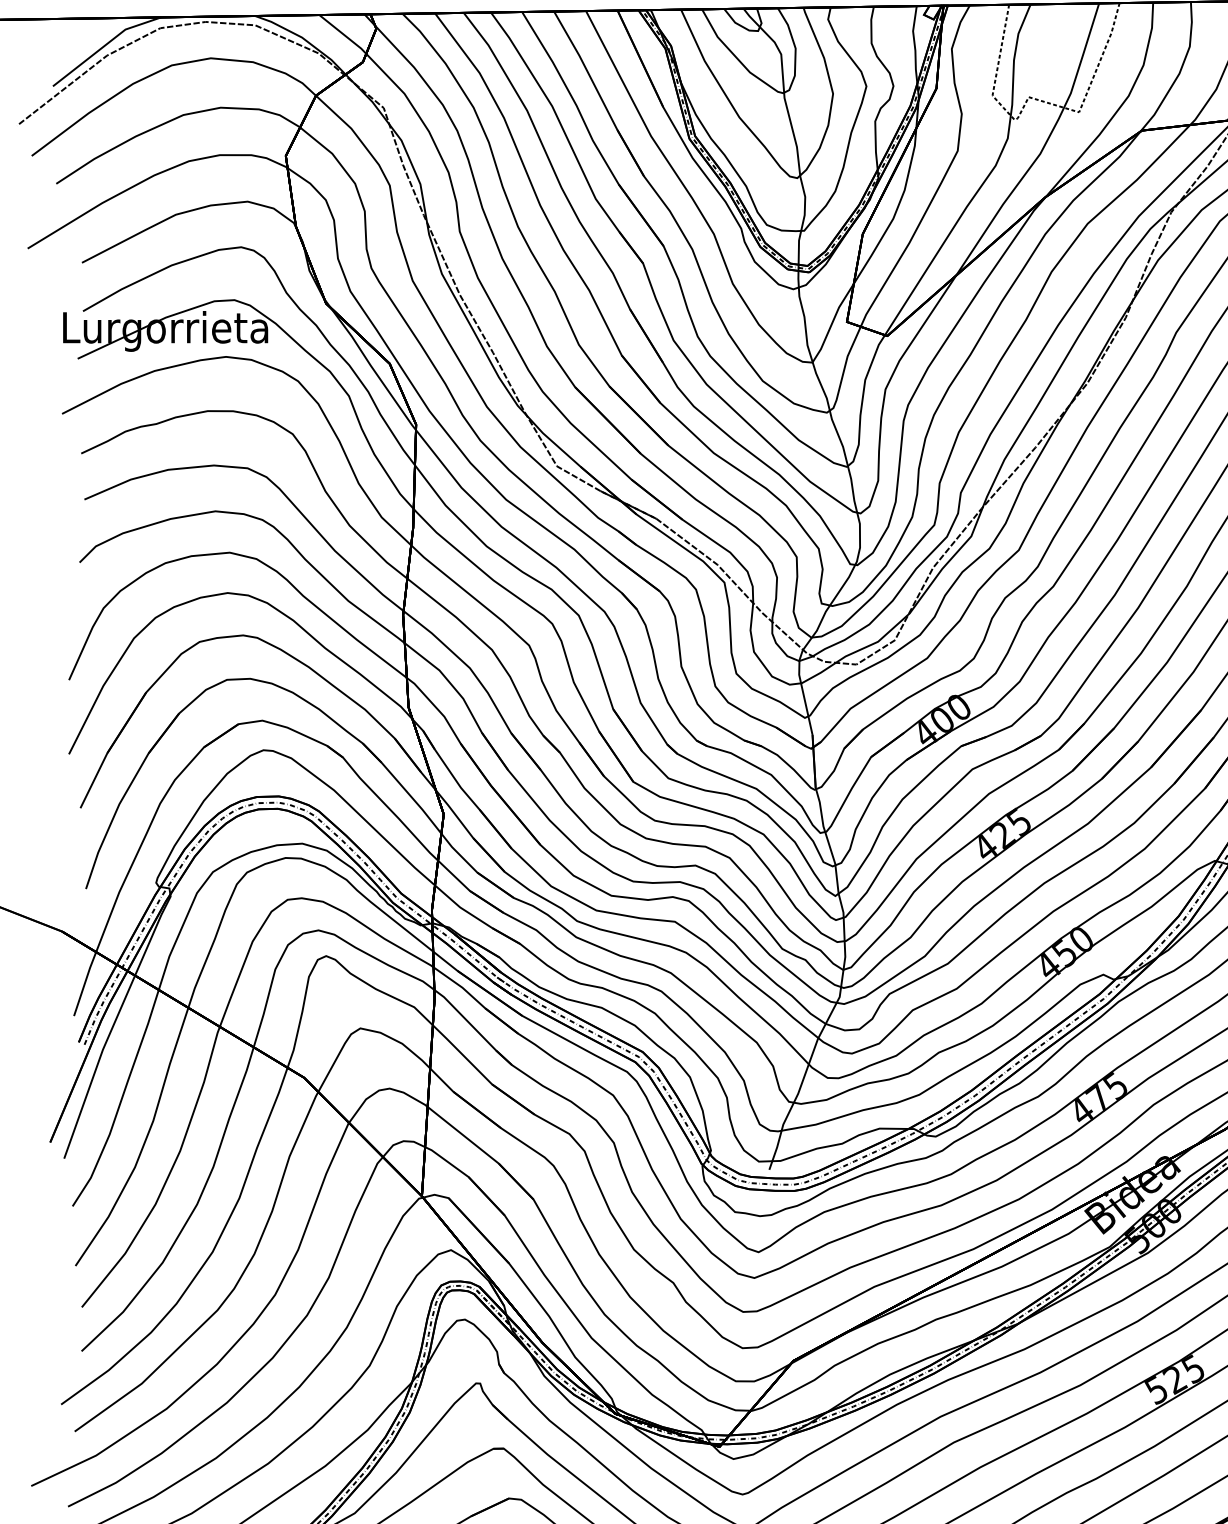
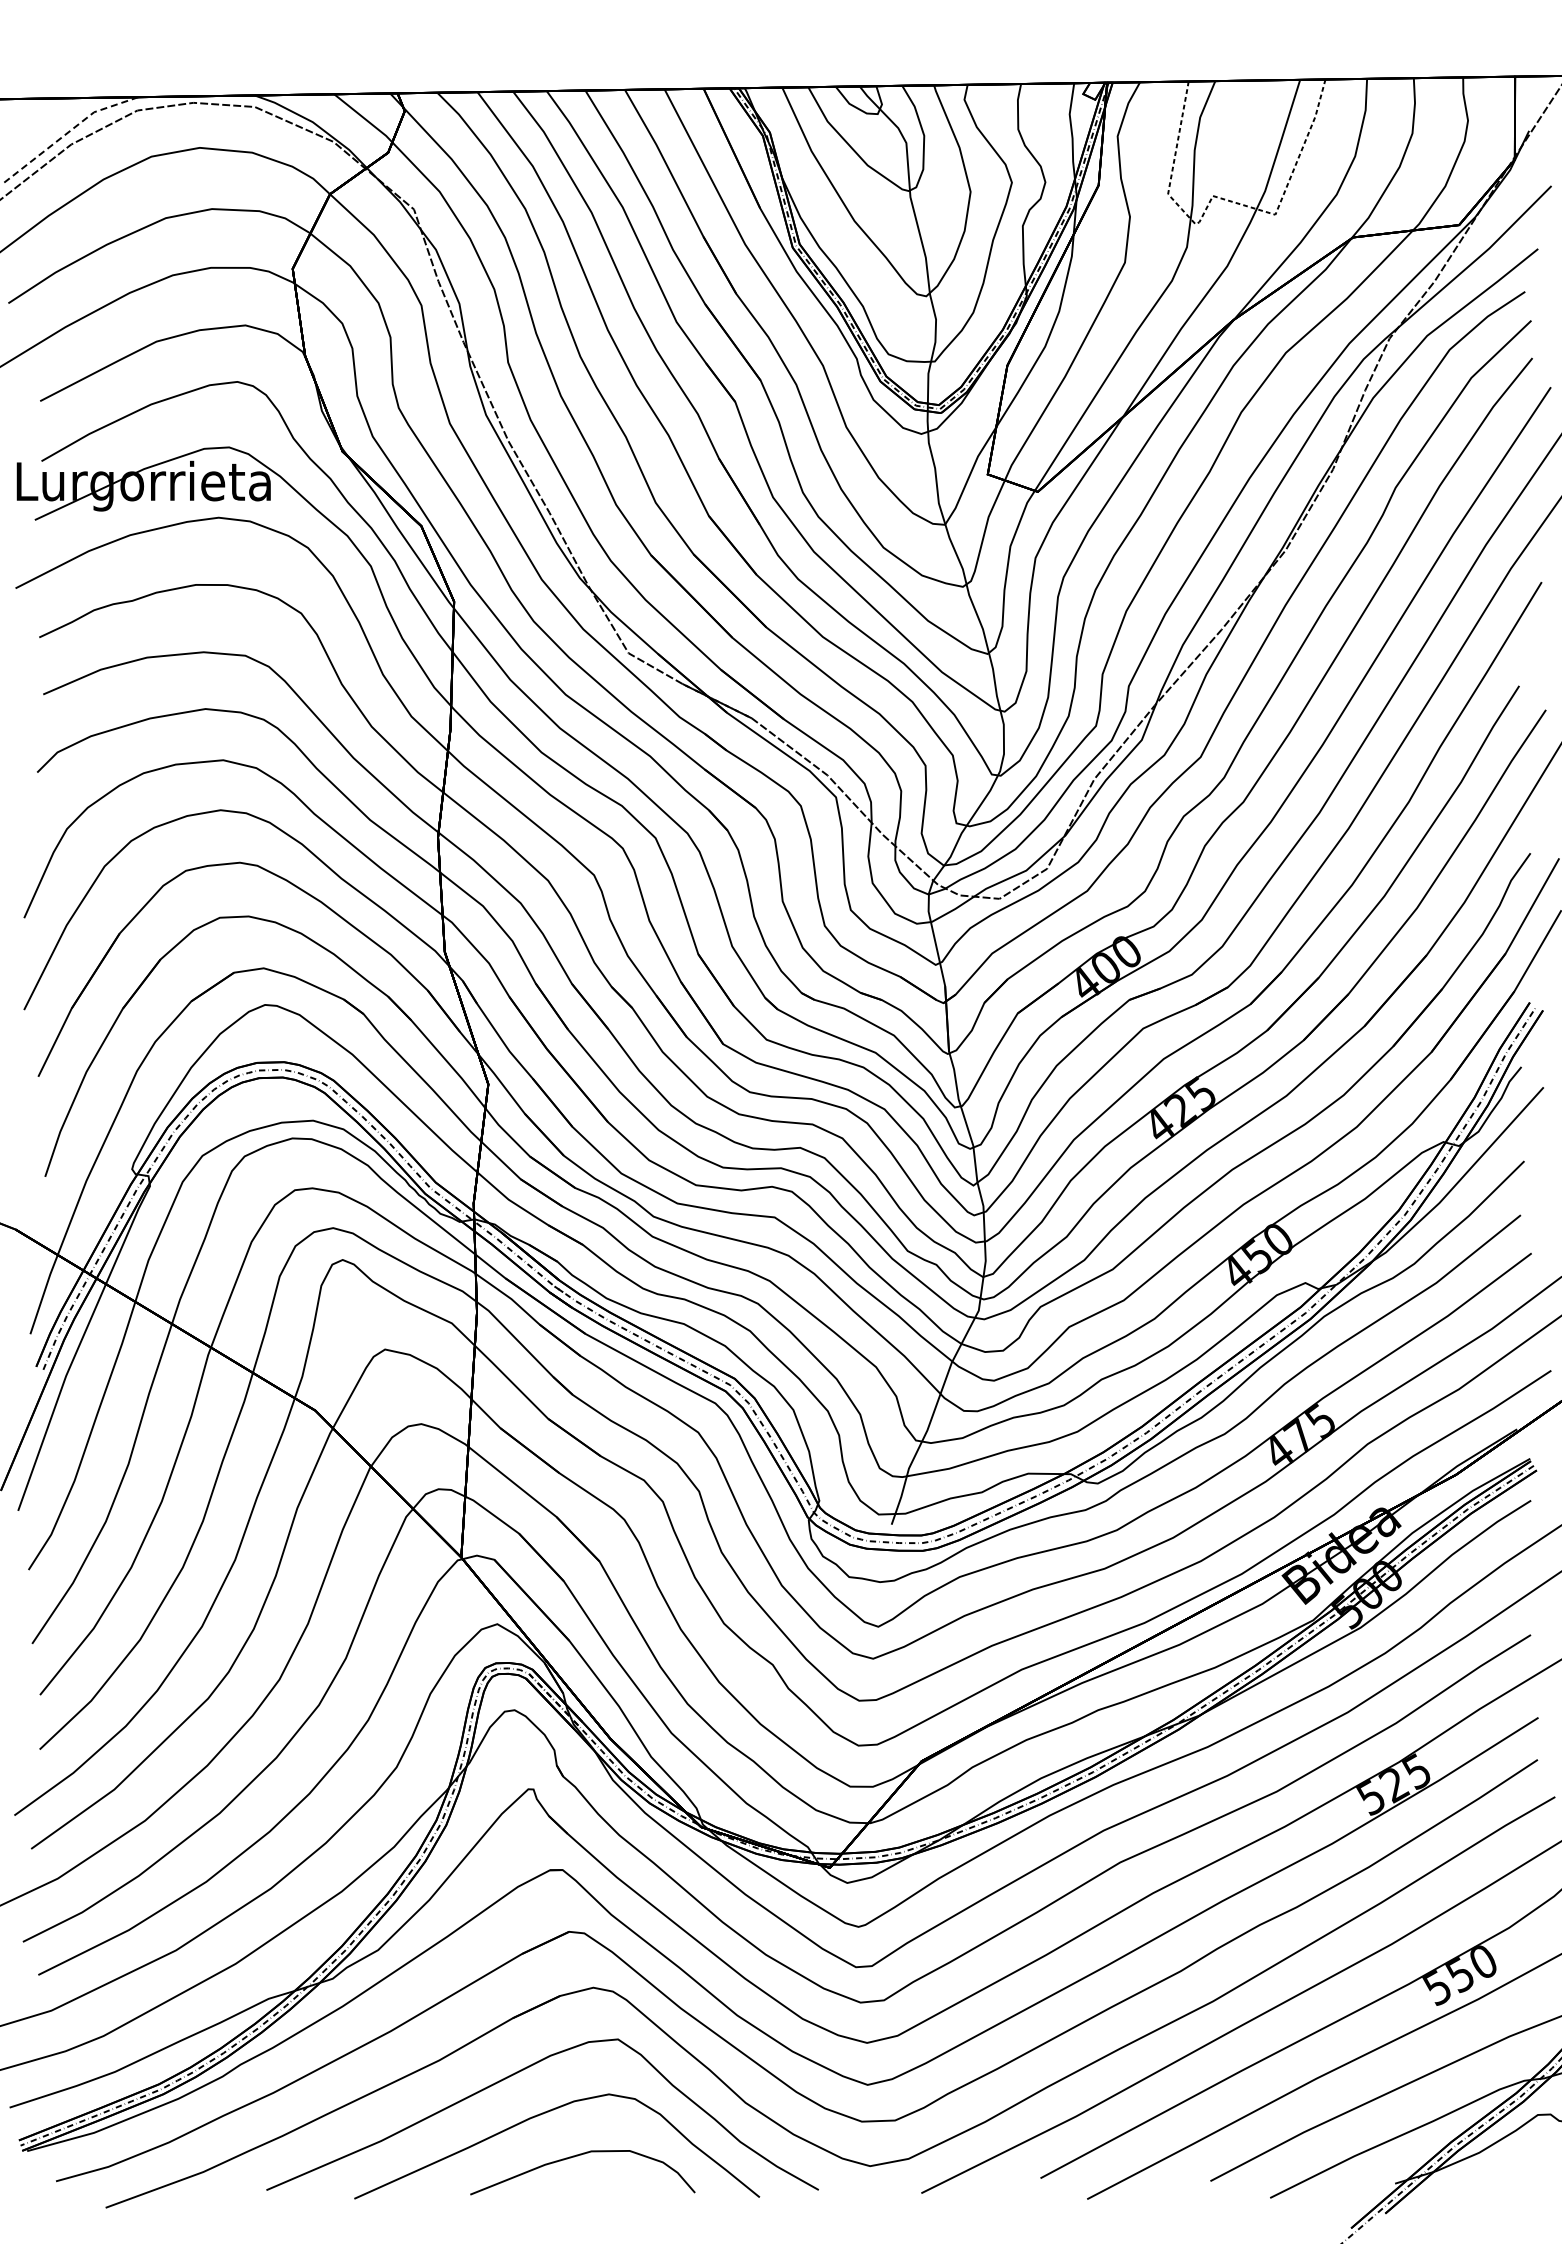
line: (104, 46) -> (67, 133), solid -> dashed

